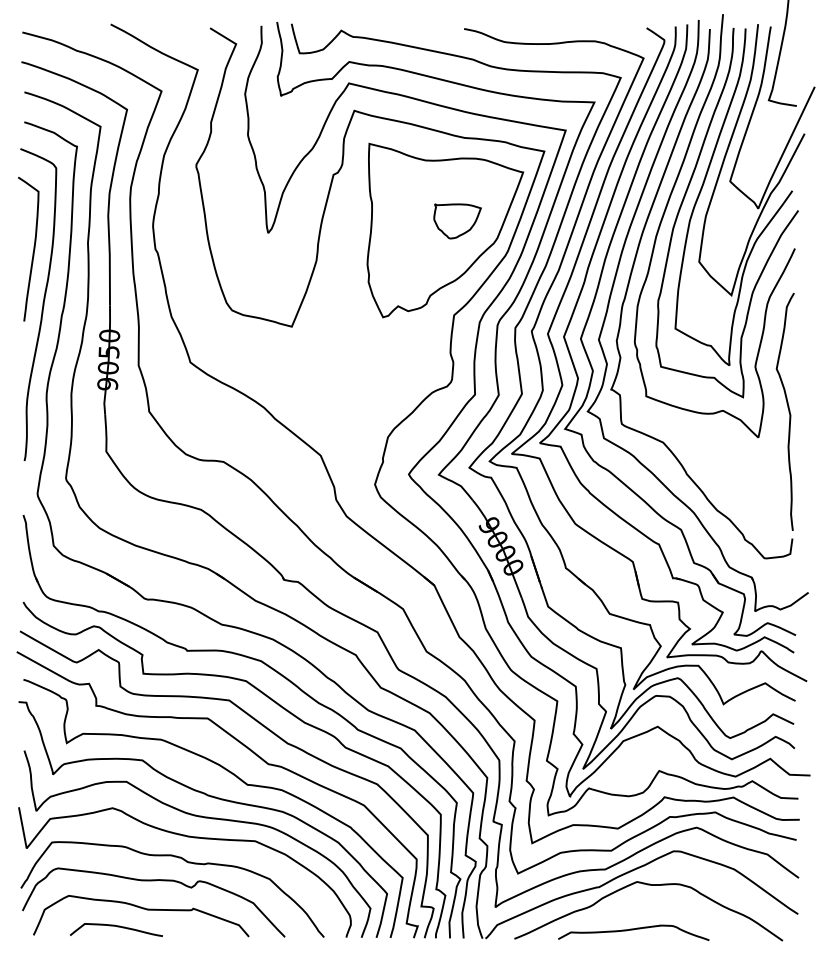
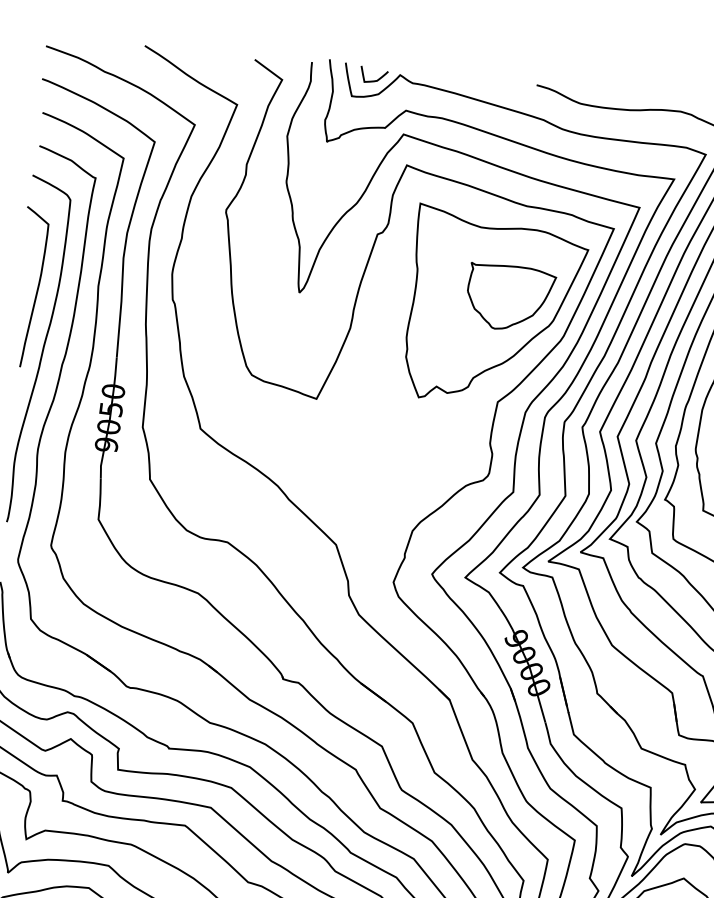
curve: (321, 35) -> (377, 78), added
part: (457, 221) -> (510, 298), size x1.67

